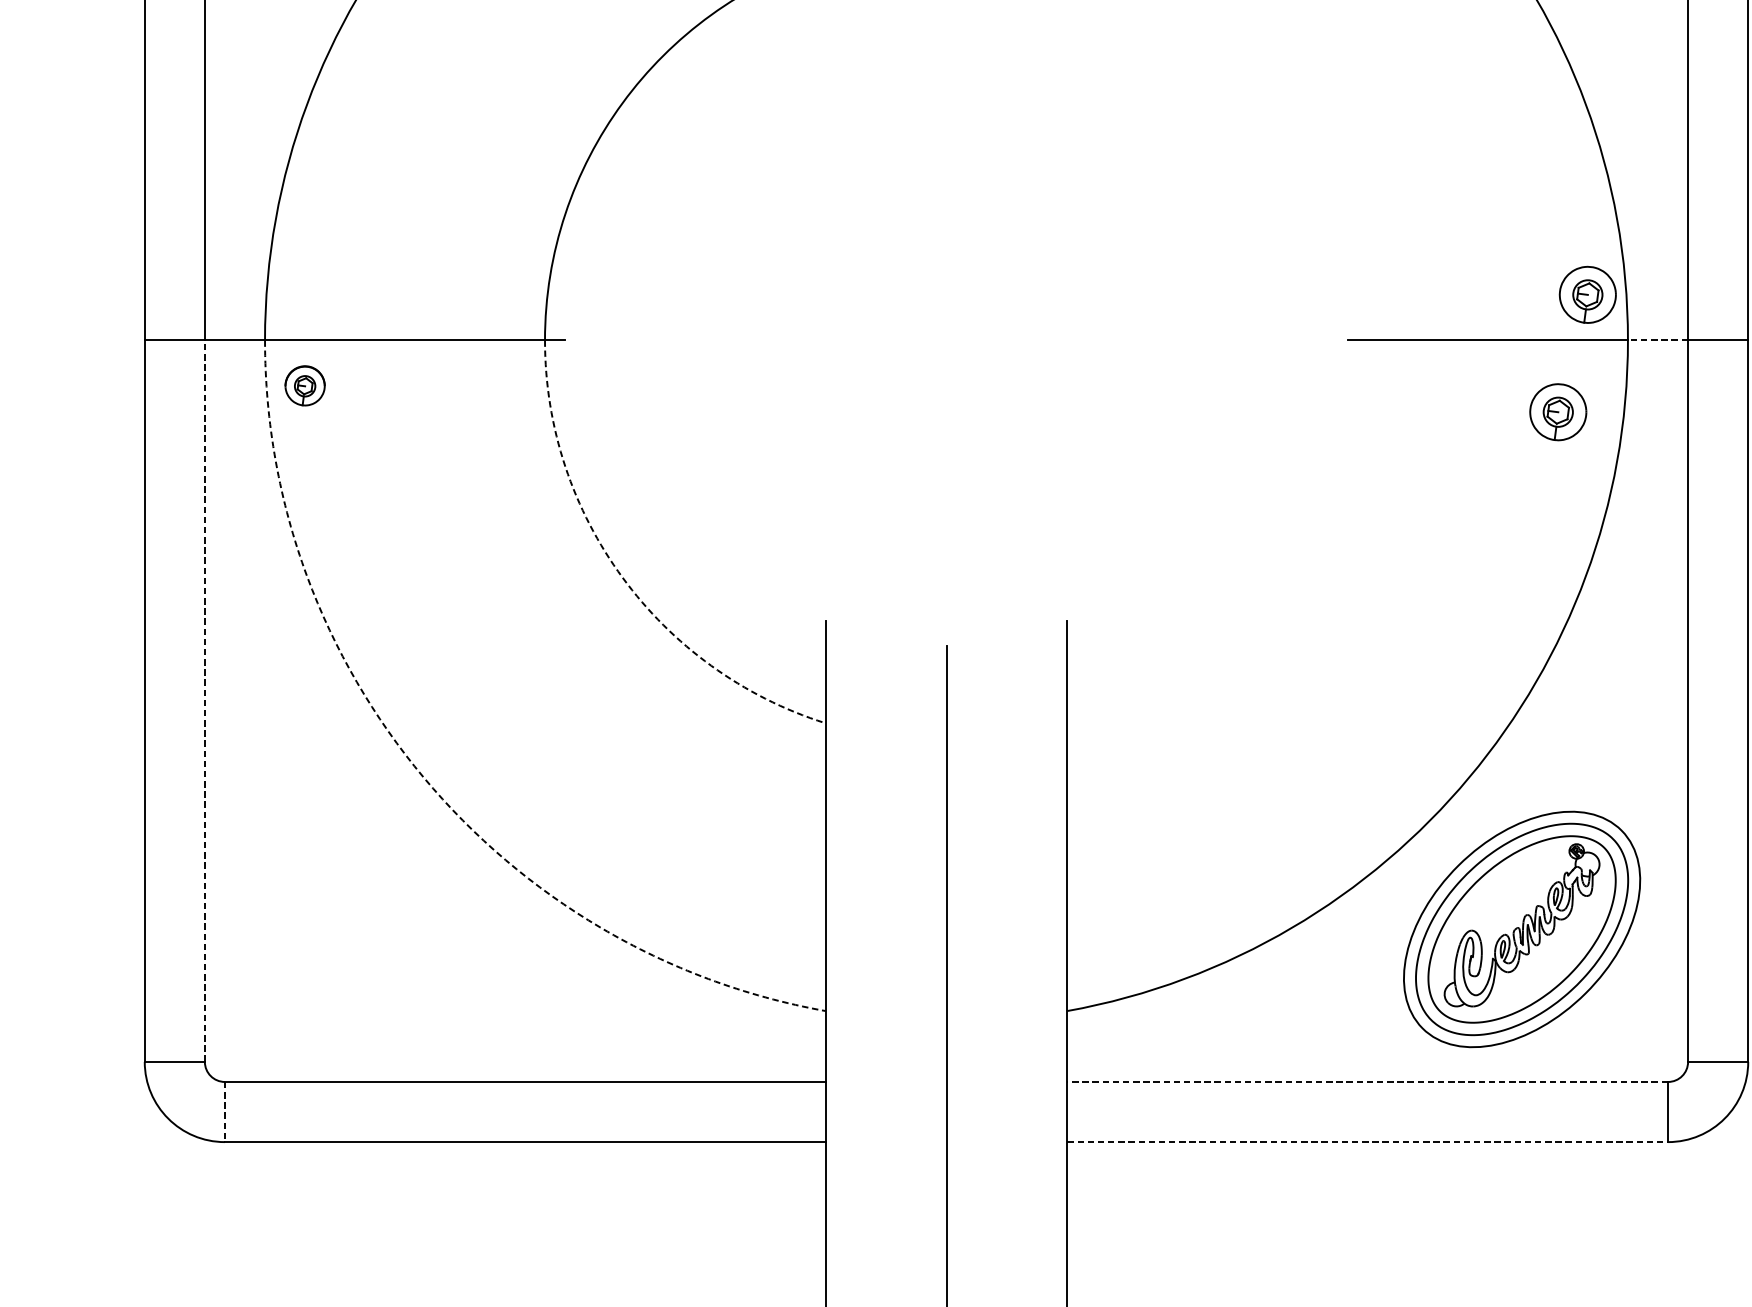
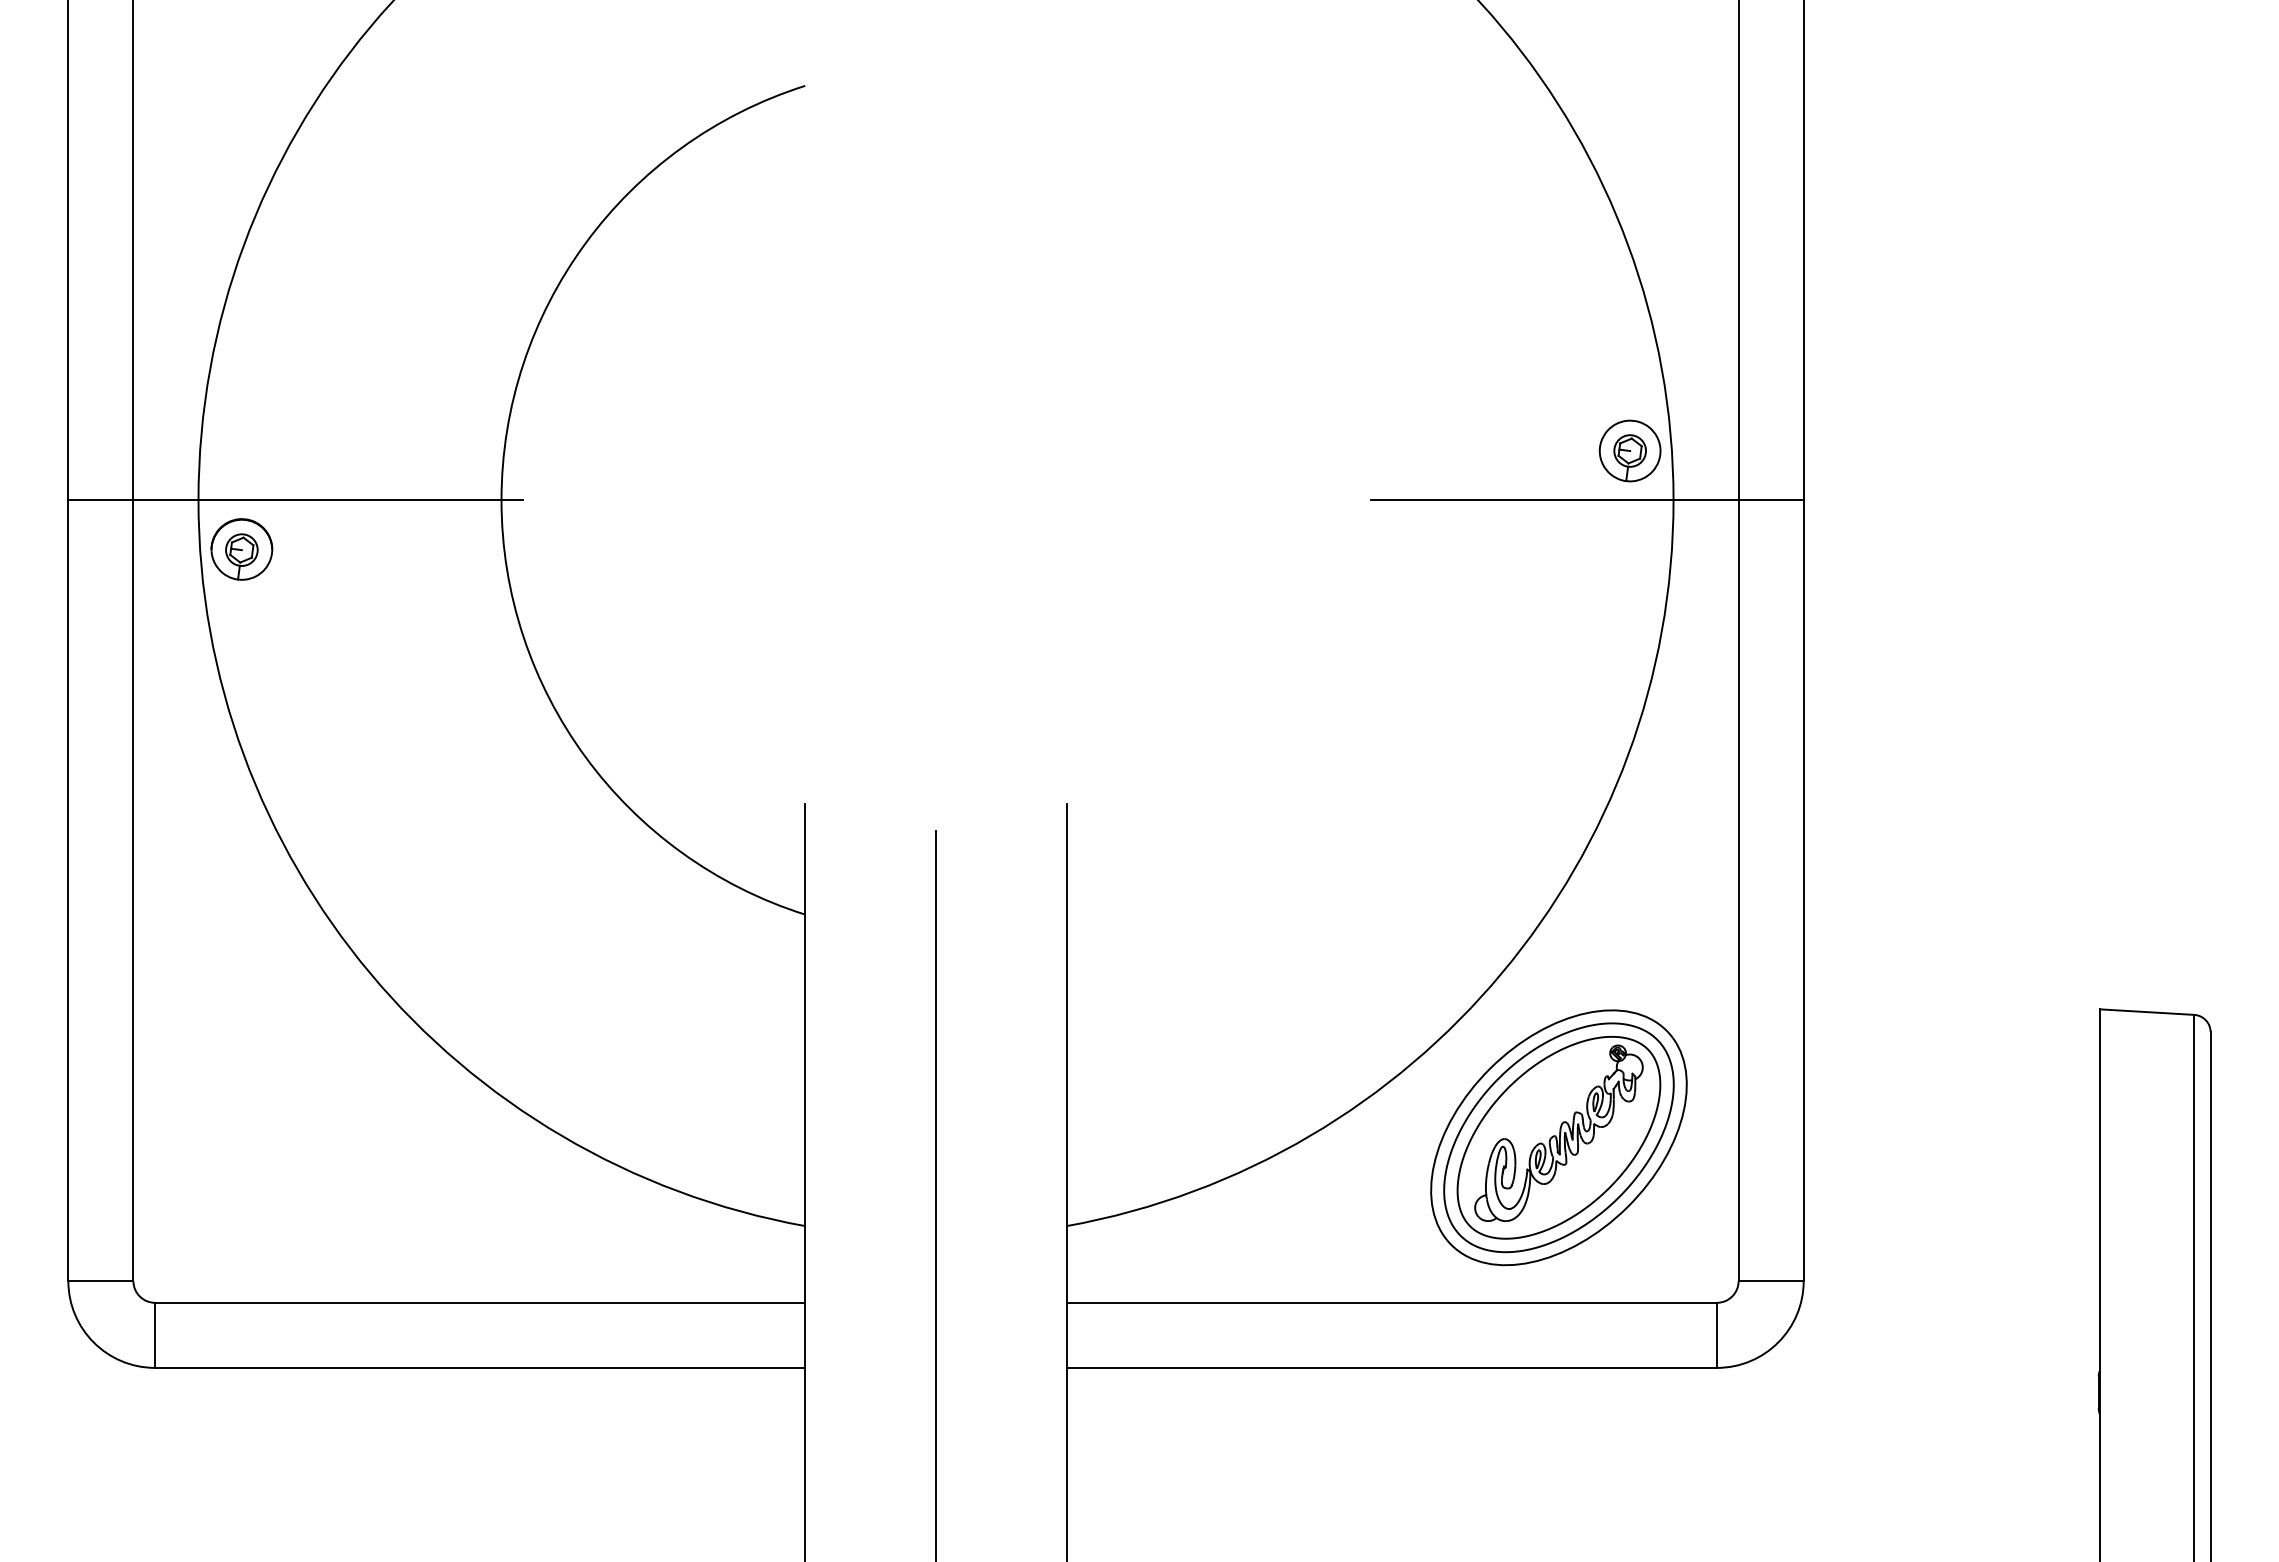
line: (1658, 340) -> (1706, 500), dashed -> solid
part: (304, 385) -> (241, 549), size x1.43
part: (1557, 411) -> (1597, 577), removed
arc: (622, 578) -> (585, 757), dashed -> solid
line: (204, 700) -> (133, 890), dashed -> solid
arc: (423, 777) -> (370, 973), dashed -> solid
line: (1367, 1081) -> (1391, 1302), dashed -> solid
line: (225, 1112) -> (155, 1335), dashed -> solid
line: (1368, 1141) -> (1392, 1367), dashed -> solid

